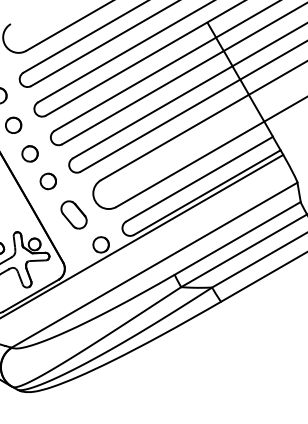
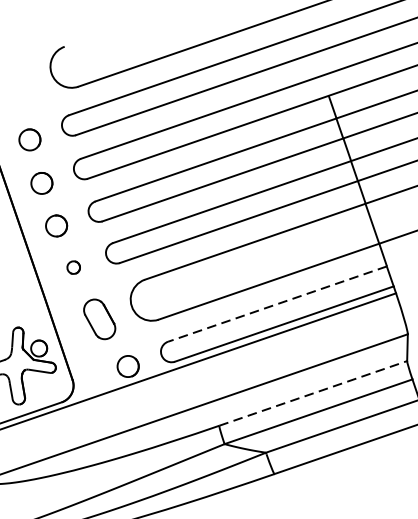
line: (199, 179) -> (277, 304), solid -> dashed
part: (47, 181) -> (72, 267), size x0.6
line: (237, 238) -> (312, 393), solid -> dashed

